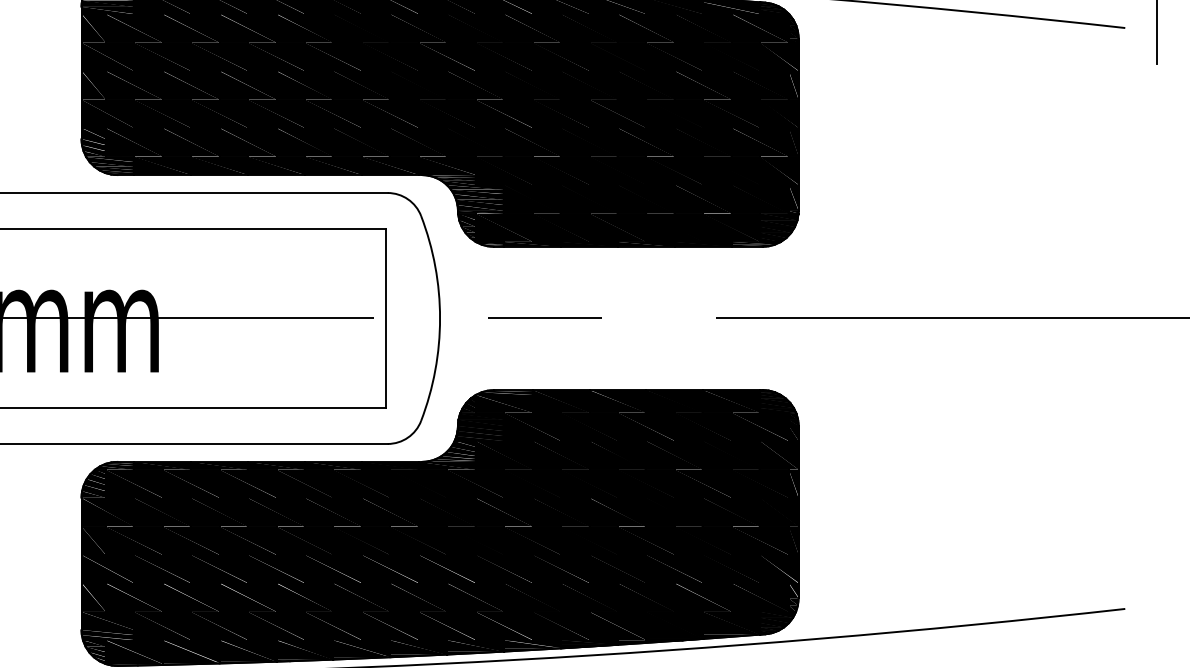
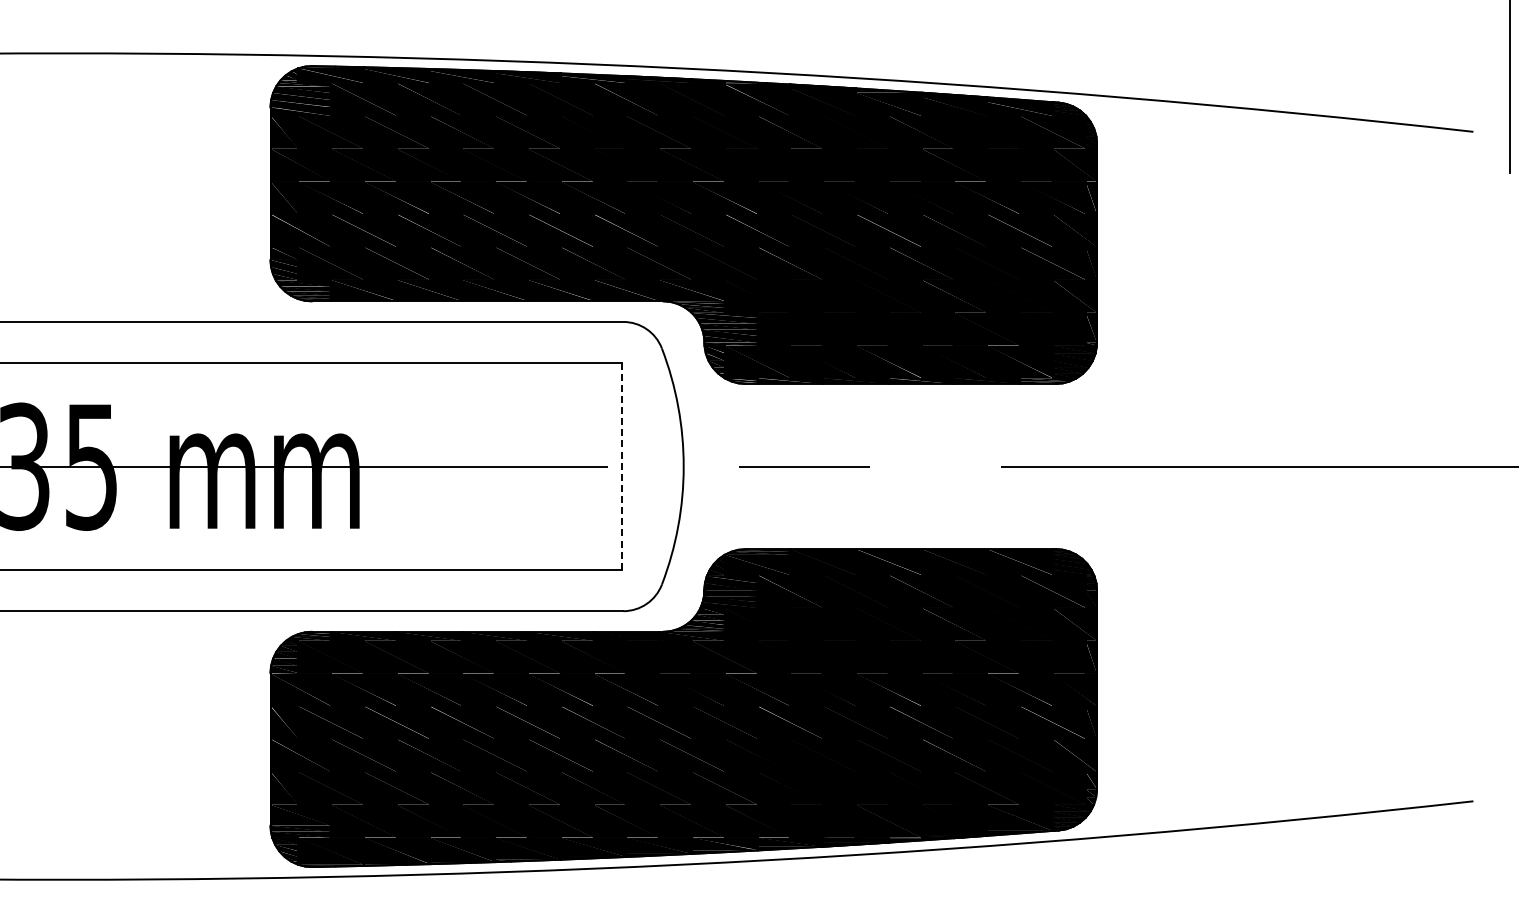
line: (386, 318) -> (621, 466), solid -> dashed

